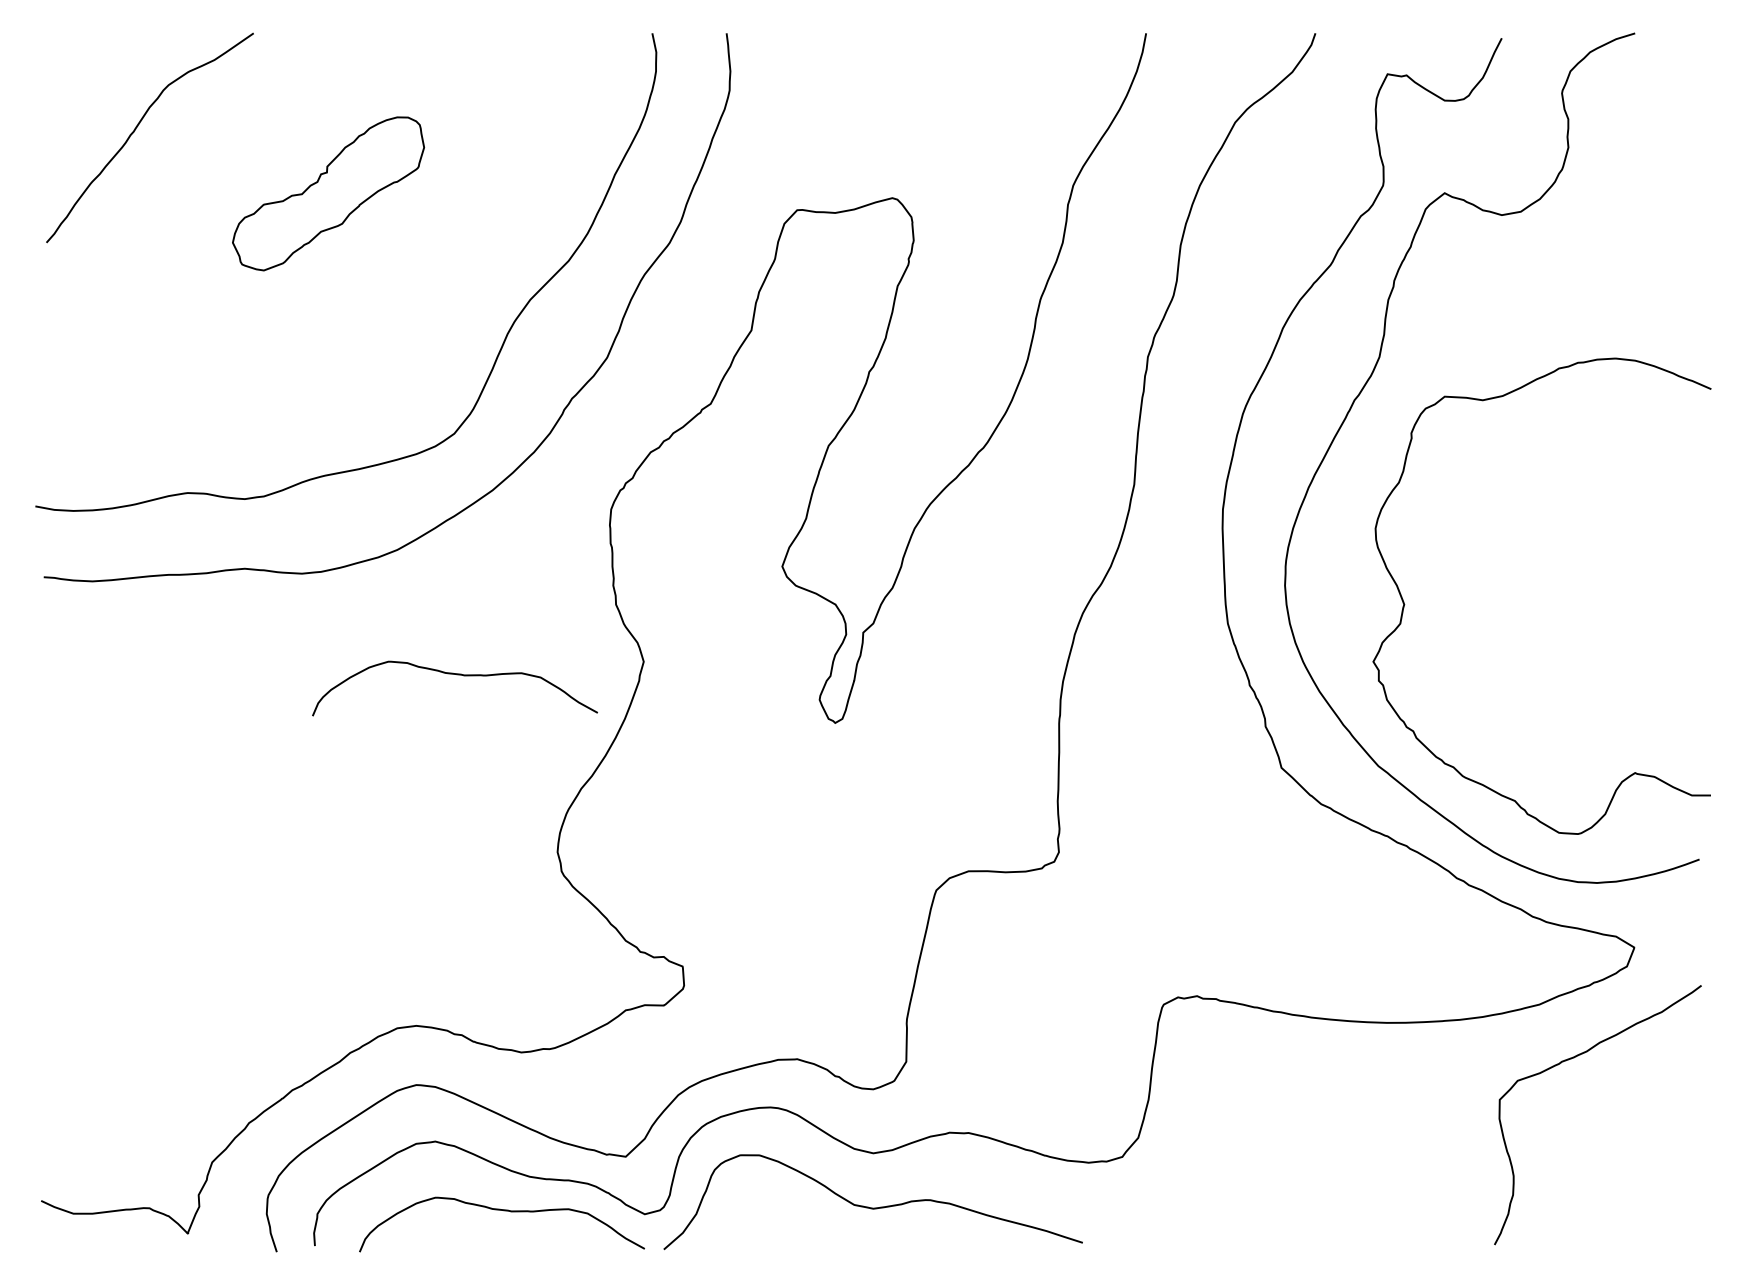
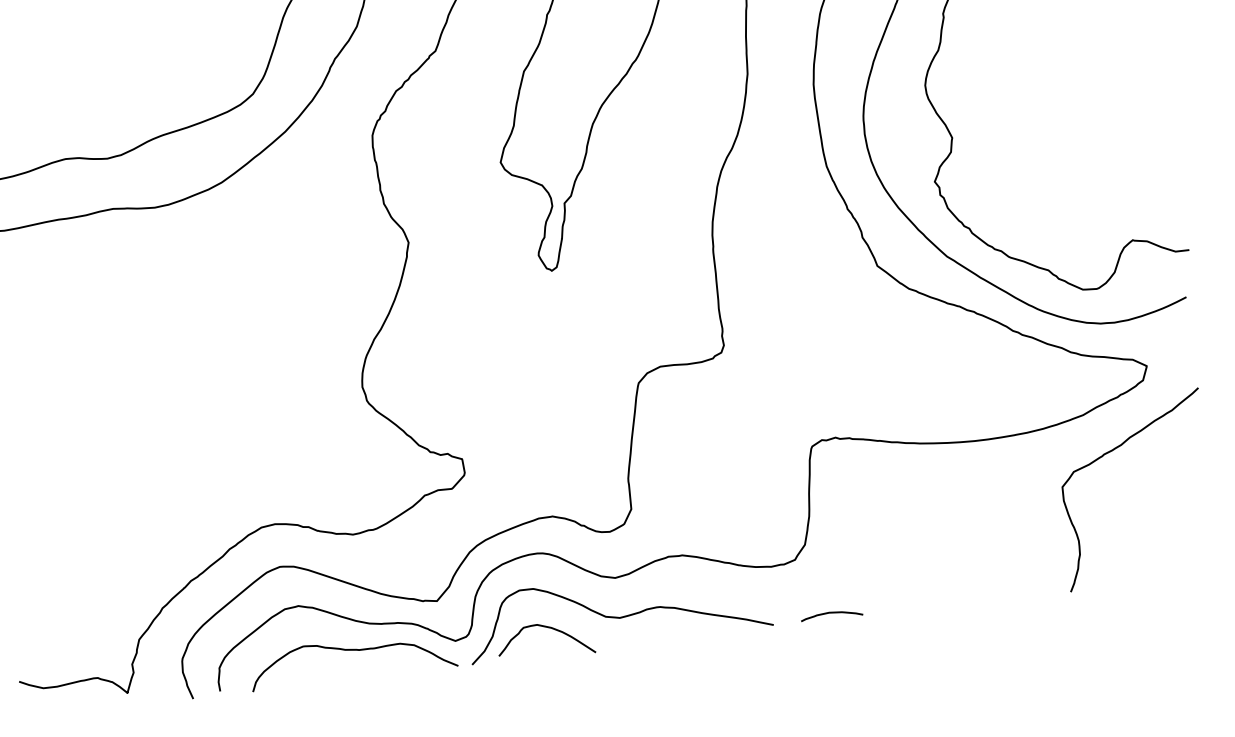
curve: (456, 675) -> (274, 268), removed
curve: (774, 1211) -> (548, 628), added
curve: (1163, 1235) -> (831, 613), added

